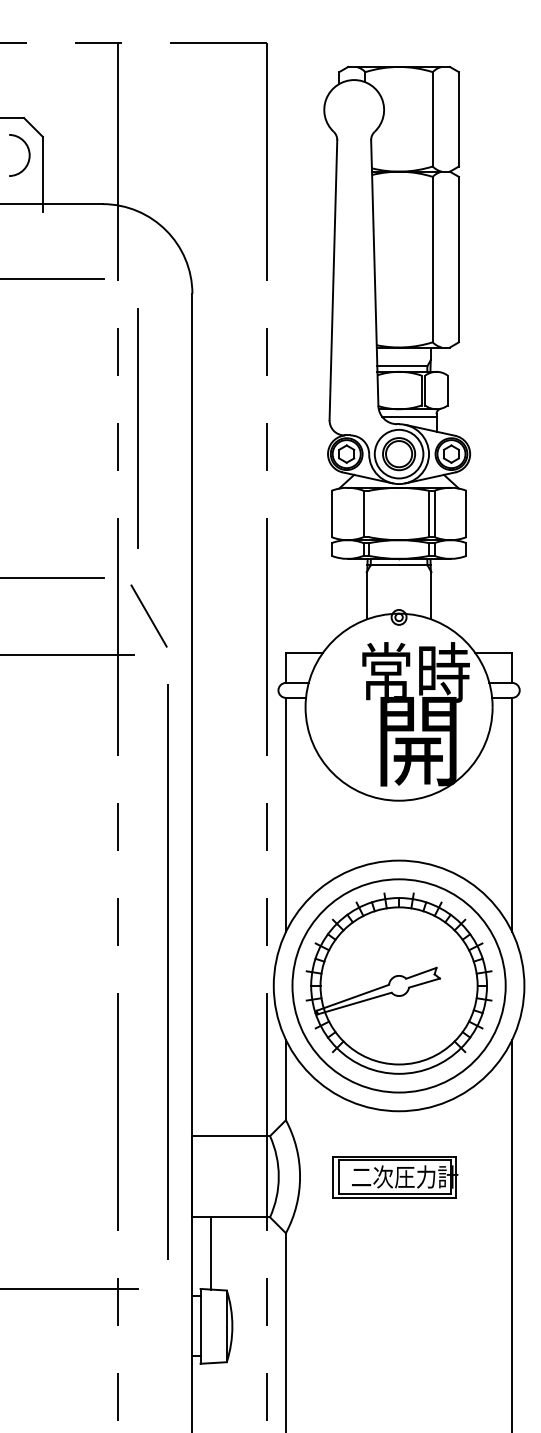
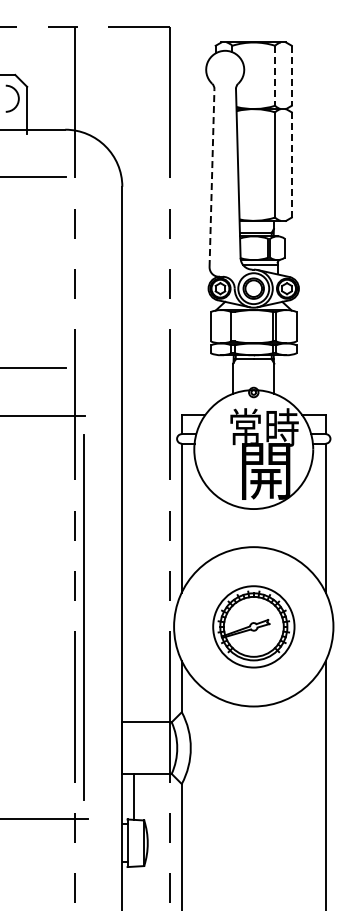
line: (433, 120) -> (275, 76), solid -> dashed
line: (458, 120) -> (291, 76), solid -> dashed
line: (458, 258) -> (291, 164), solid -> dashed
line: (334, 280) -> (212, 178), solid -> dashed
line: (137, 428) -> (87, 272), removed
line: (148, 615) -> (94, 391), removed
line: (167, 971) -> (83, 617), moved
part: (398, 985) -> (253, 626), size x0.6
part: (395, 1177) -> (251, 748), removed

